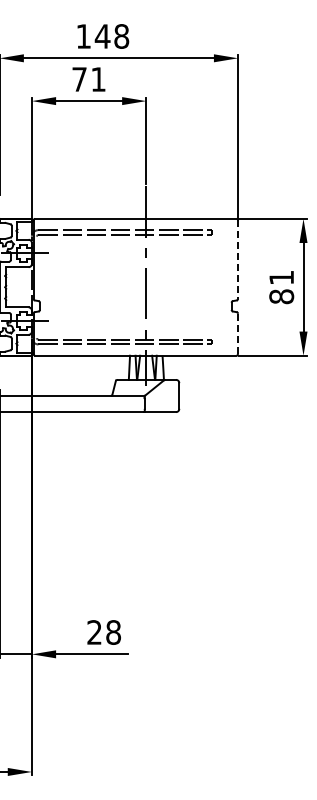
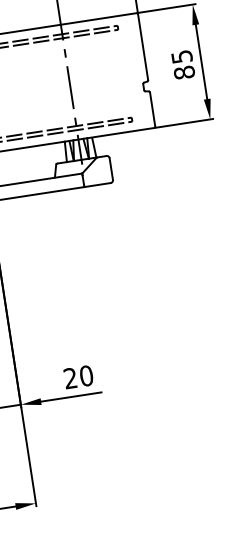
line: (238, 260) -> (143, 47), dashed -> solid
text: (281, 277) -> (181, 56), 81 -> 85
line: (238, 334) -> (153, 109), dashed -> solid
text: (113, 632) -> (86, 375), 28 -> 20

